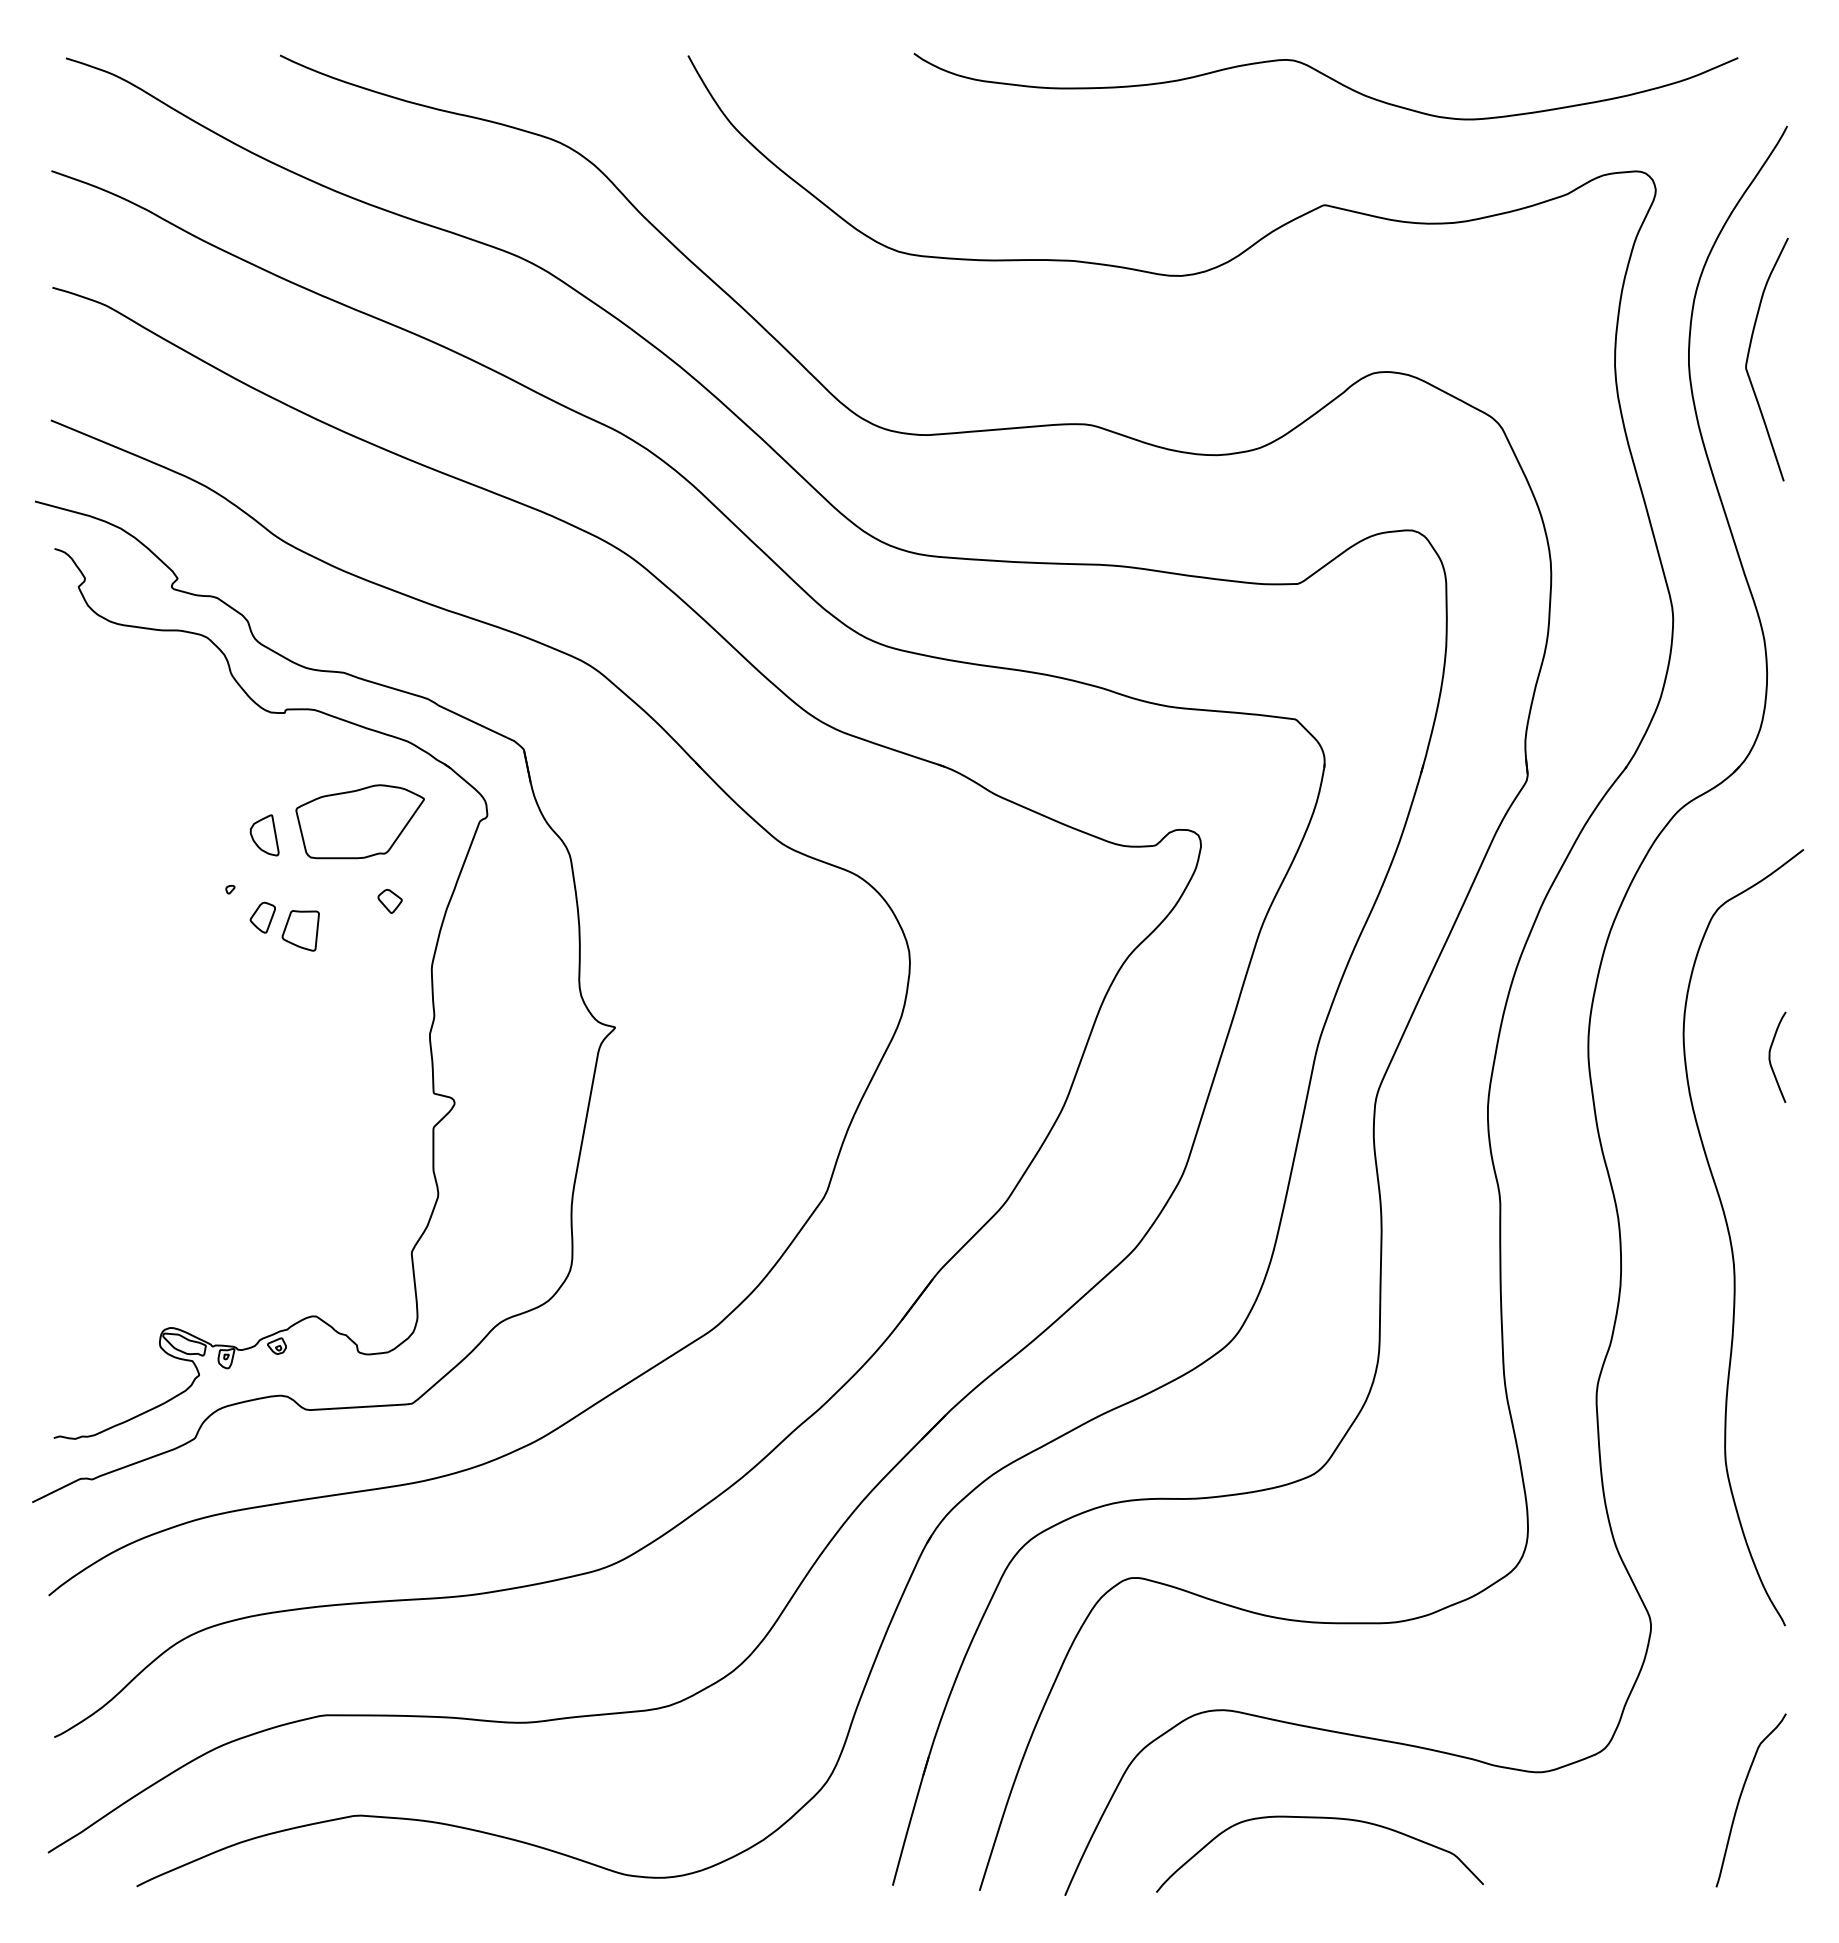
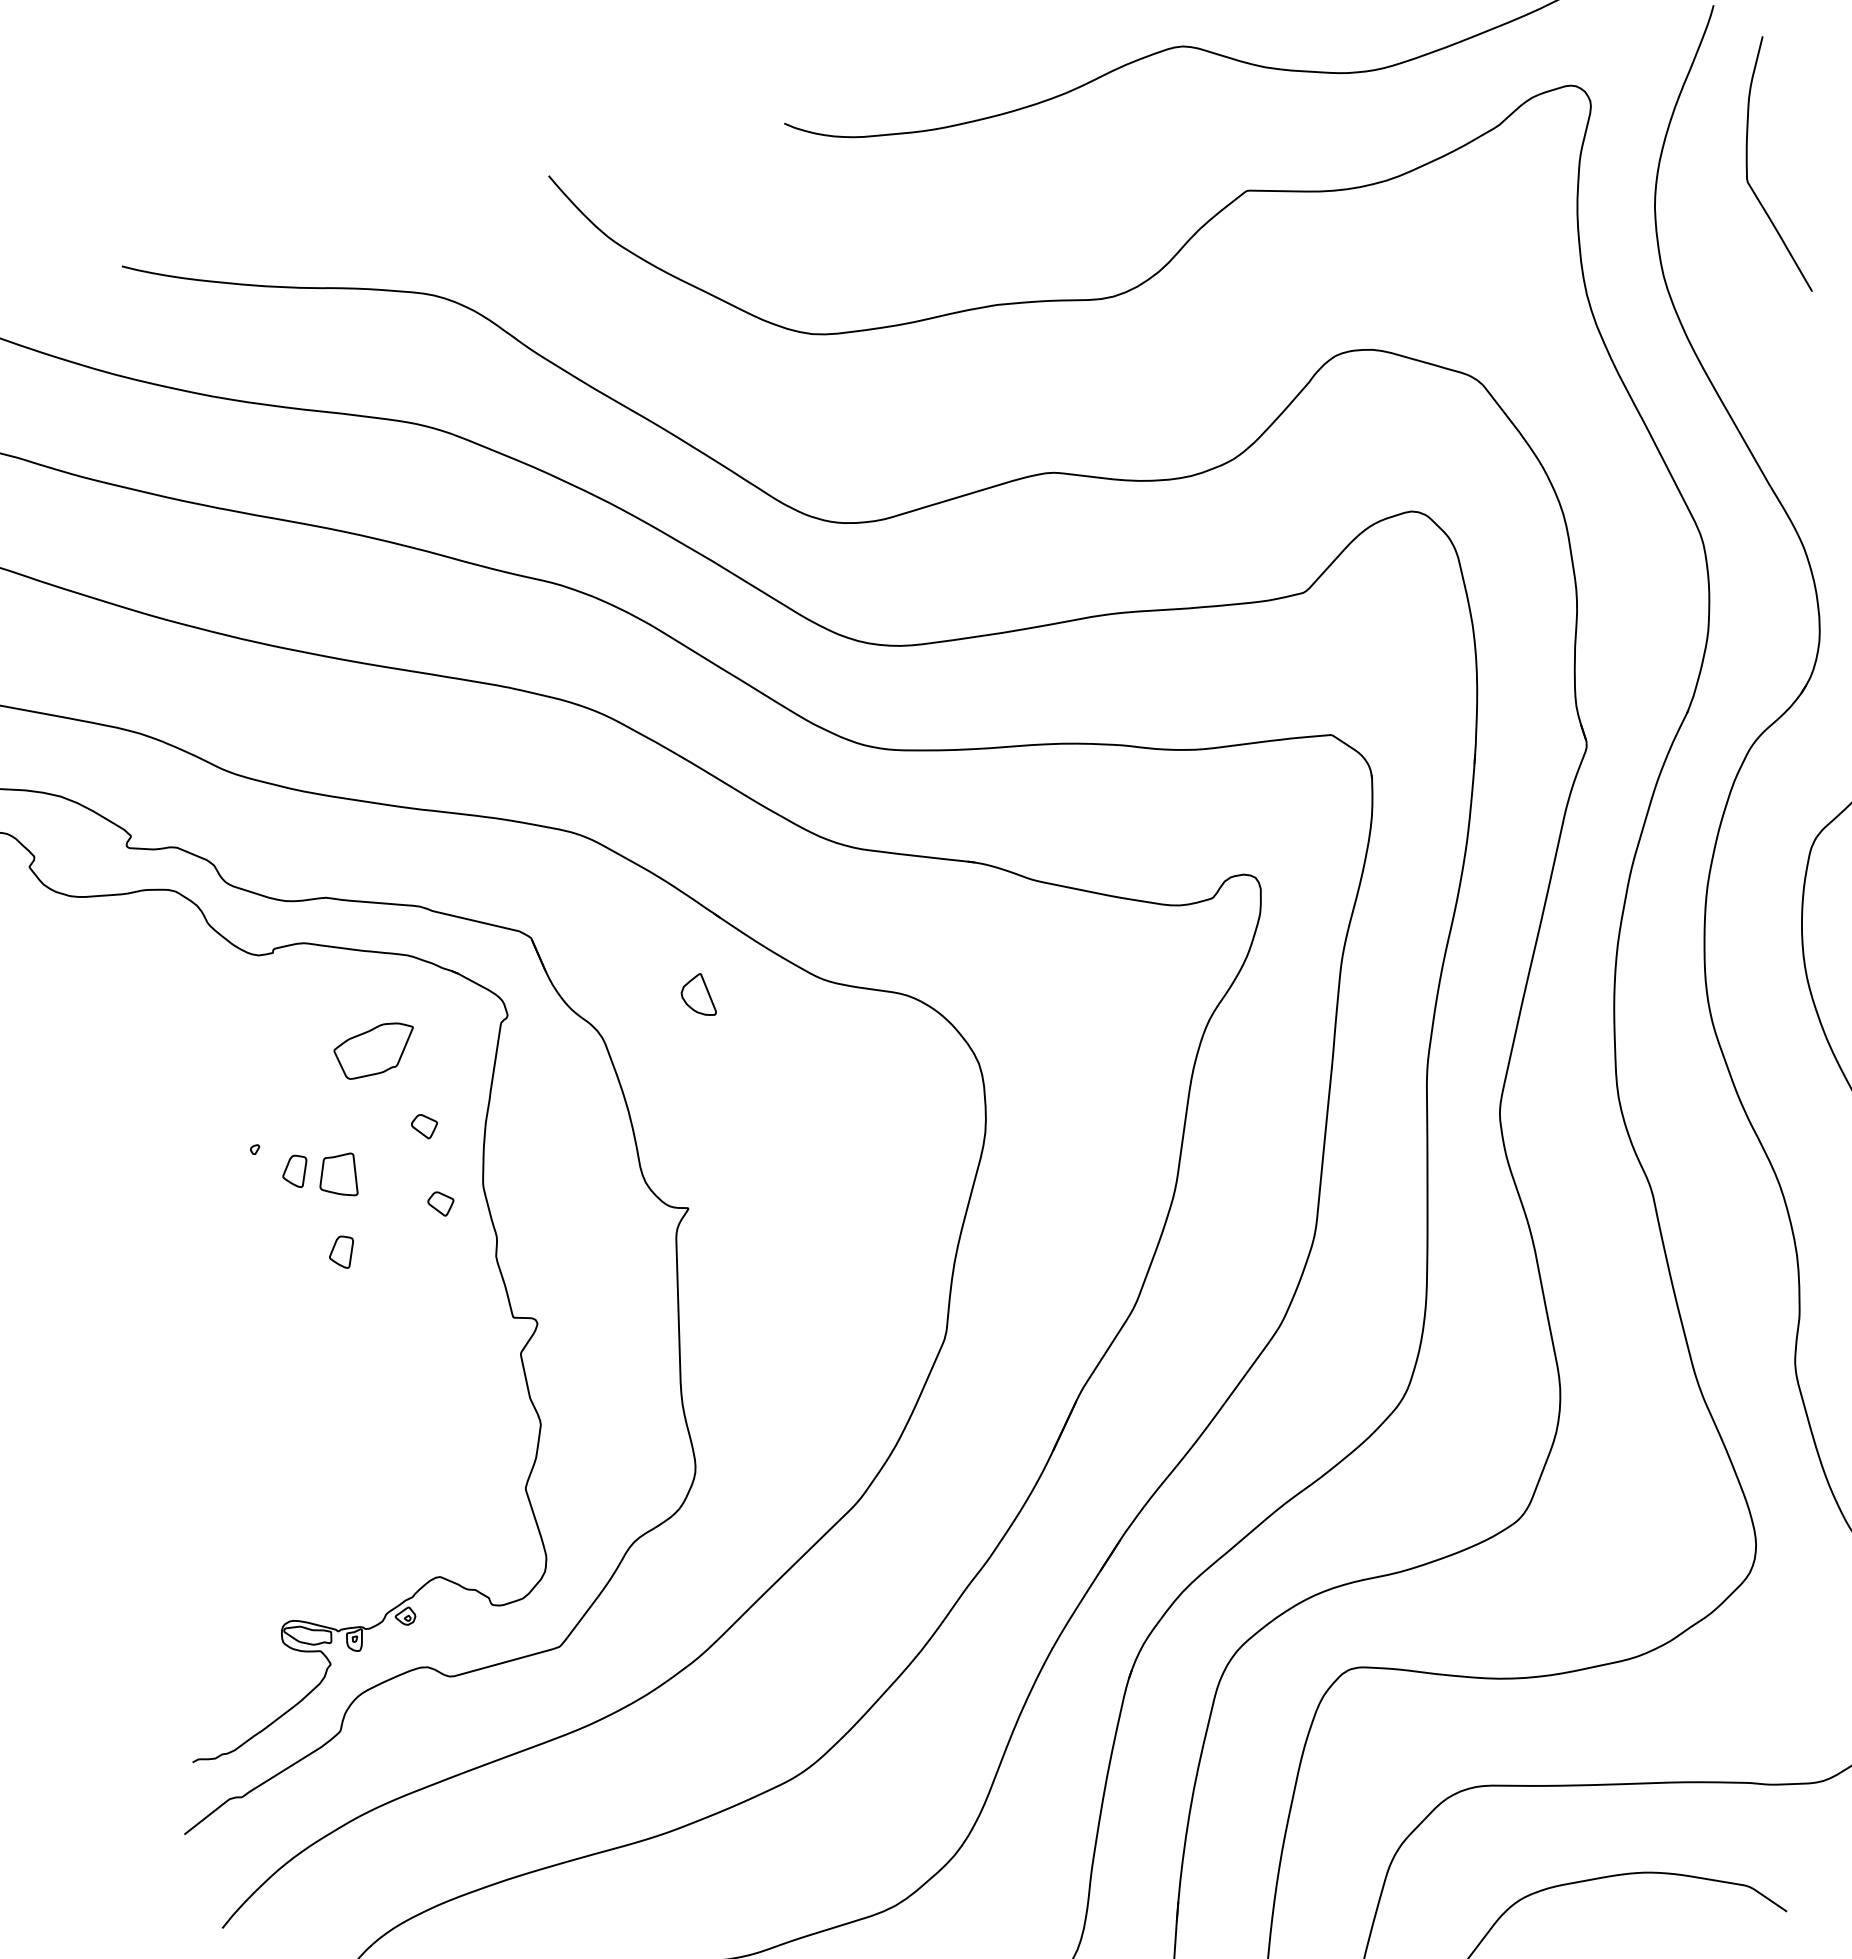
curve: (1749, 354) -> (1748, 166), moved
part: (359, 821) -> (375, 1049), size x0.6
part: (264, 835) -> (697, 996), moved
part: (389, 974) -> (440, 1203), added
part: (289, 1000) -> (341, 1252), added

